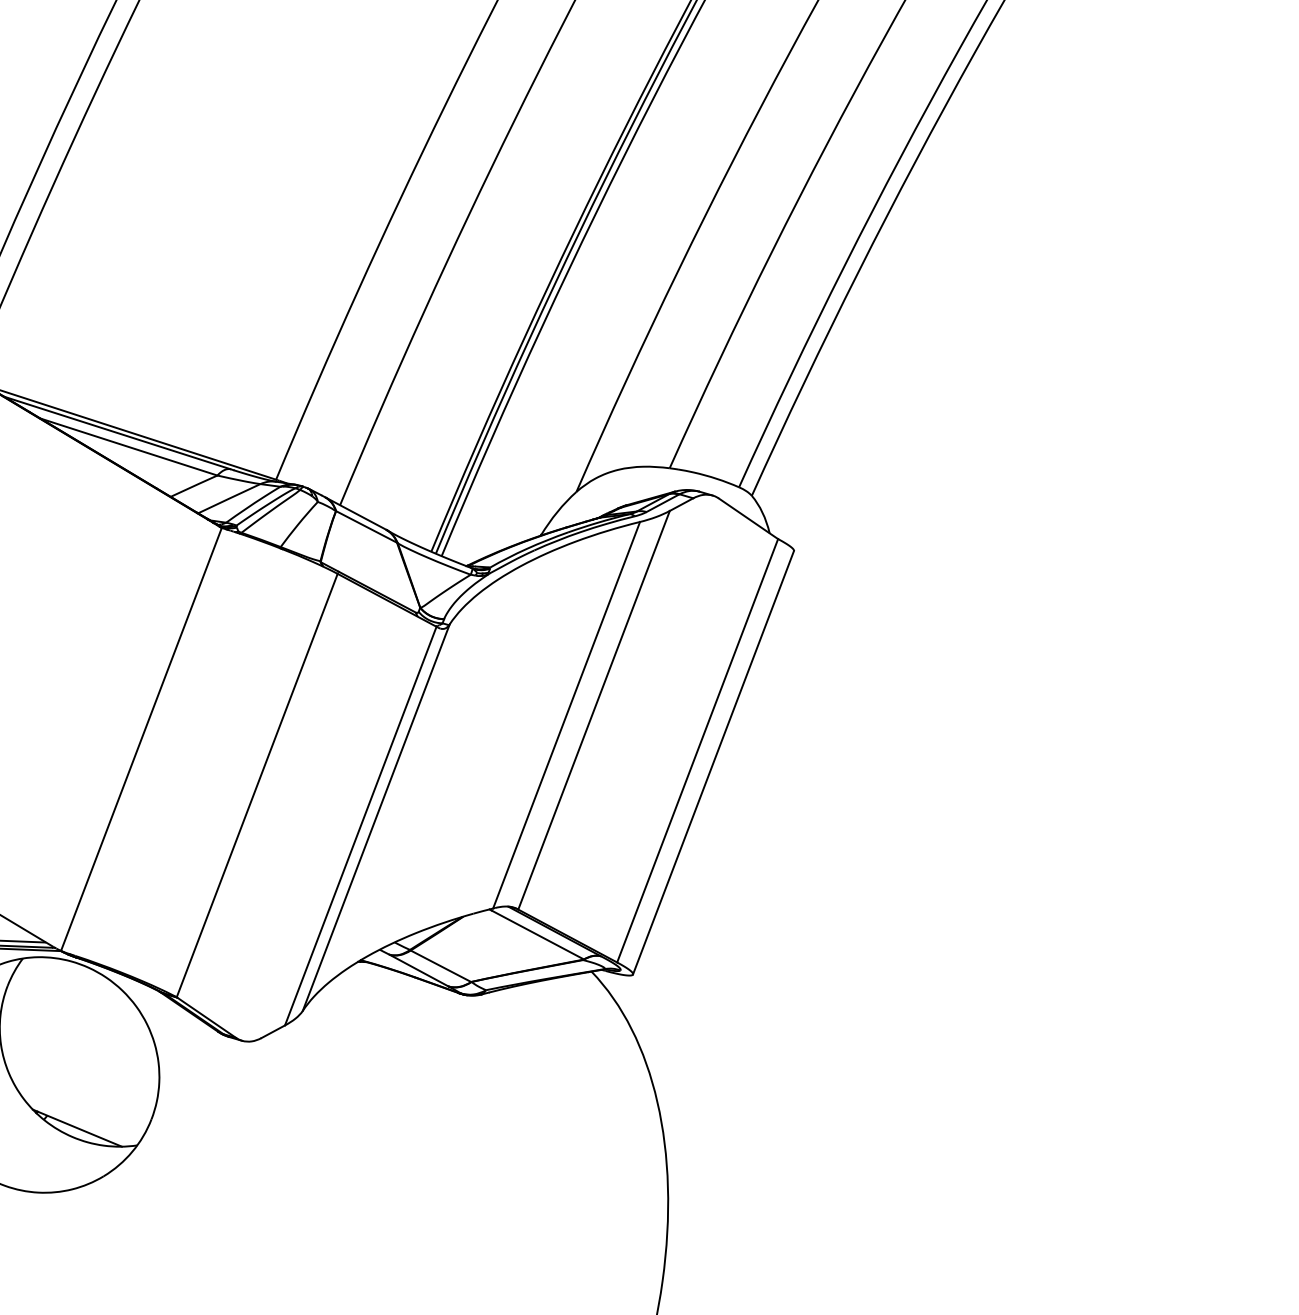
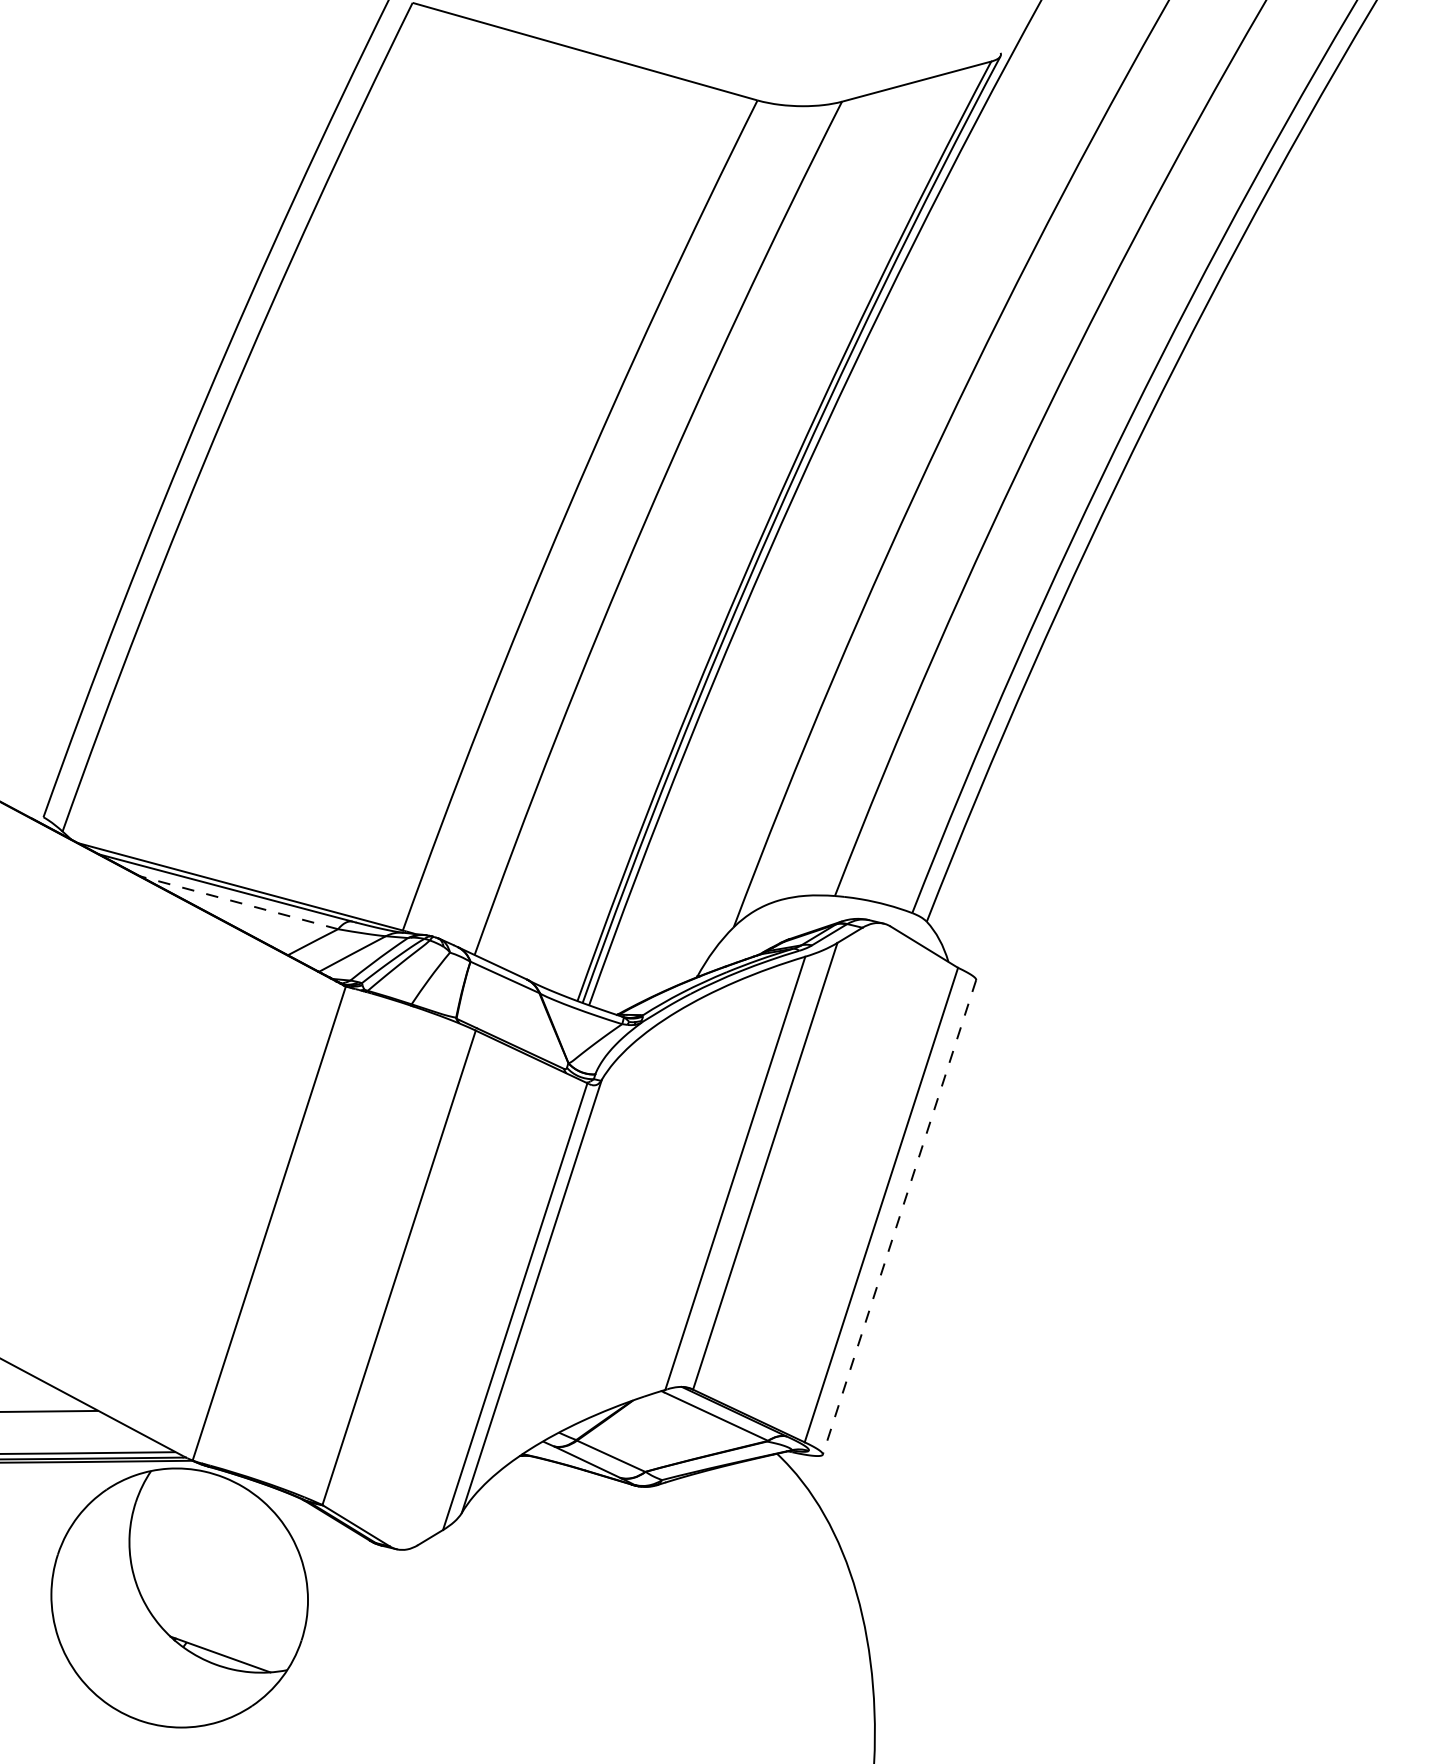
line: (128, 446) -> (238, 902), solid -> dashed
line: (713, 762) -> (899, 1217), solid -> dashed

